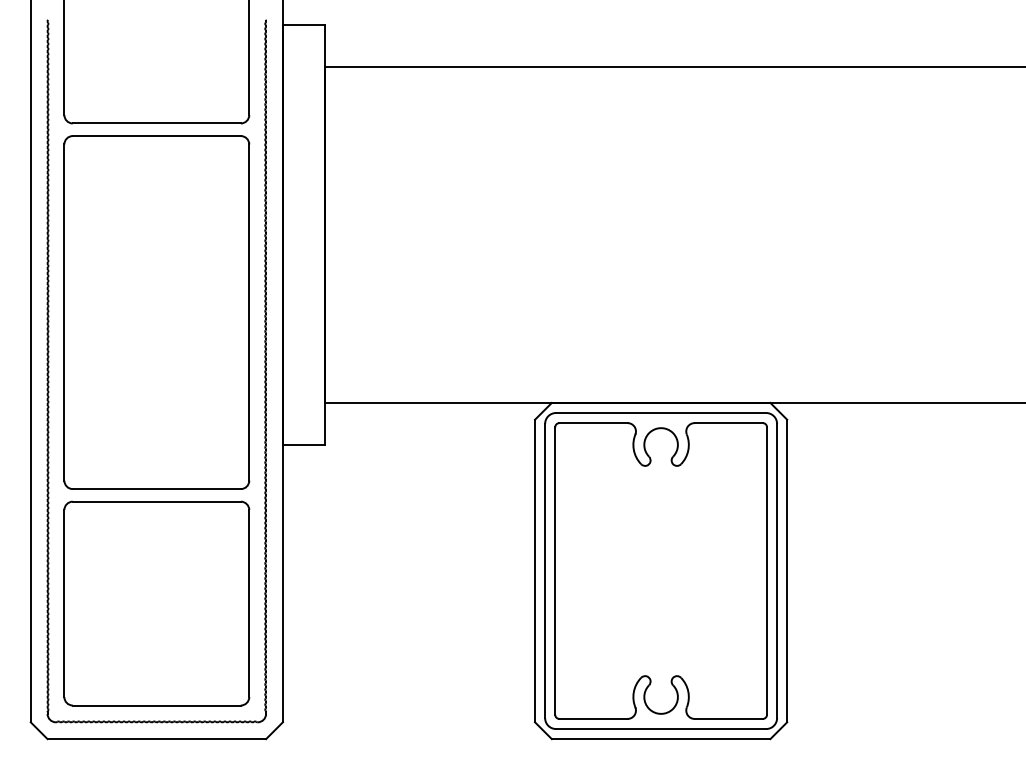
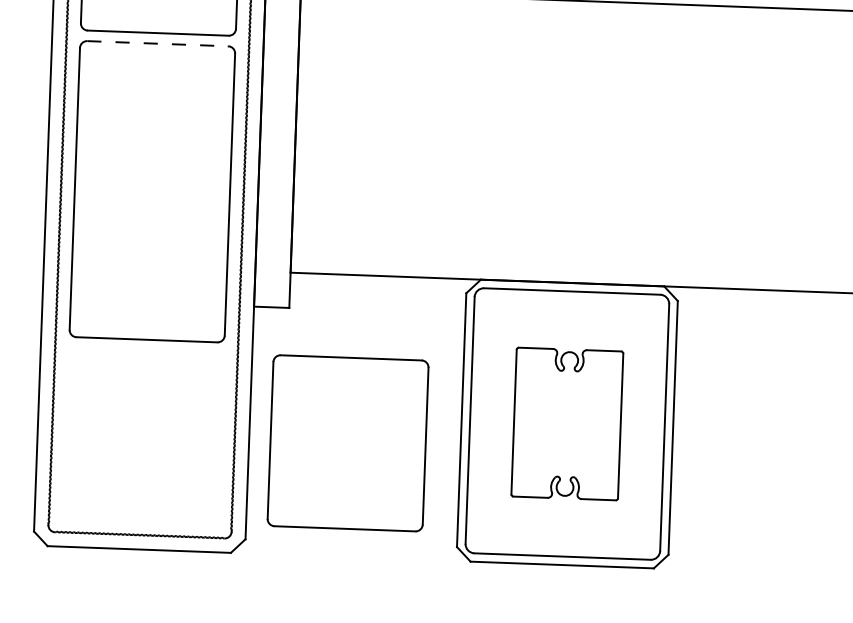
line: (157, 136) -> (158, 44), solid -> dashed
part: (660, 570) -> (566, 423), size x0.6
part: (156, 603) -> (347, 443), moved

